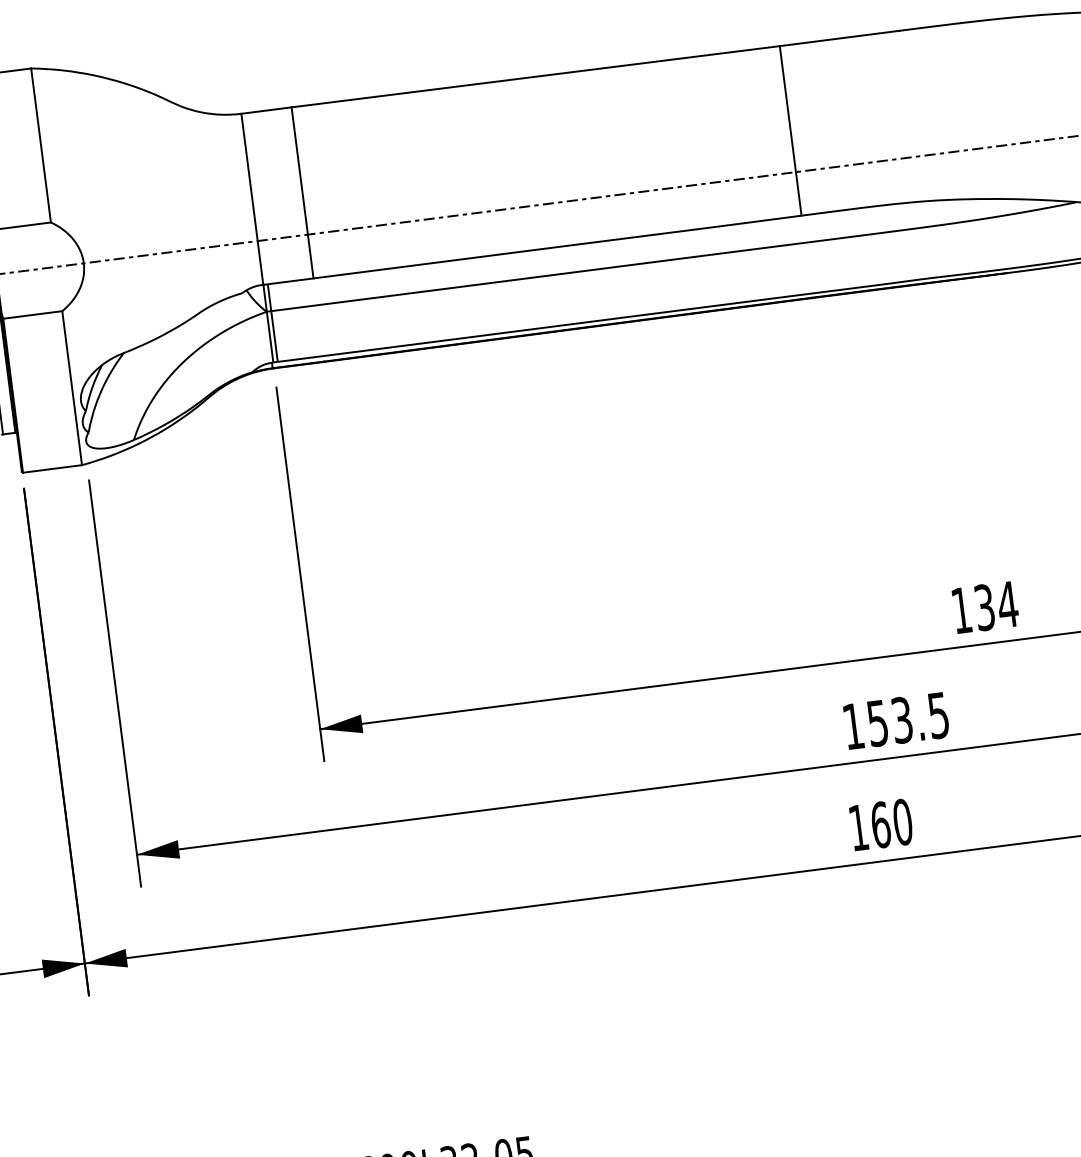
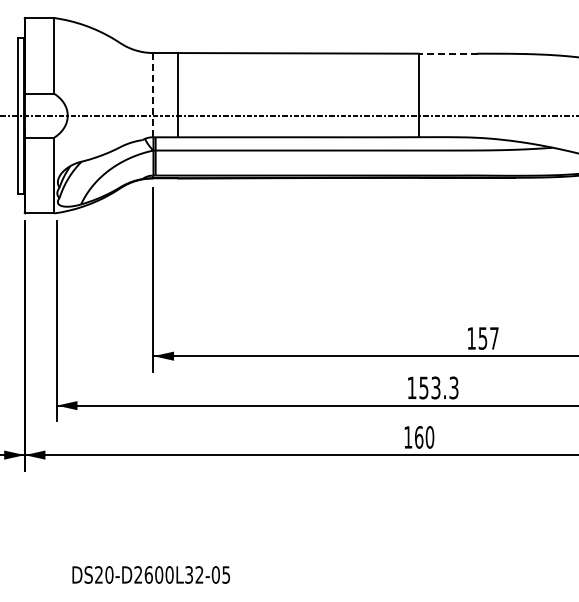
line: (838, 38) -> (447, 53), solid -> dashed
line: (252, 199) -> (153, 95), solid -> dashed
text: (997, 605) -> (489, 338), 134 -> 157
text: (937, 714) -> (453, 387), 153.5 -> 153.3

